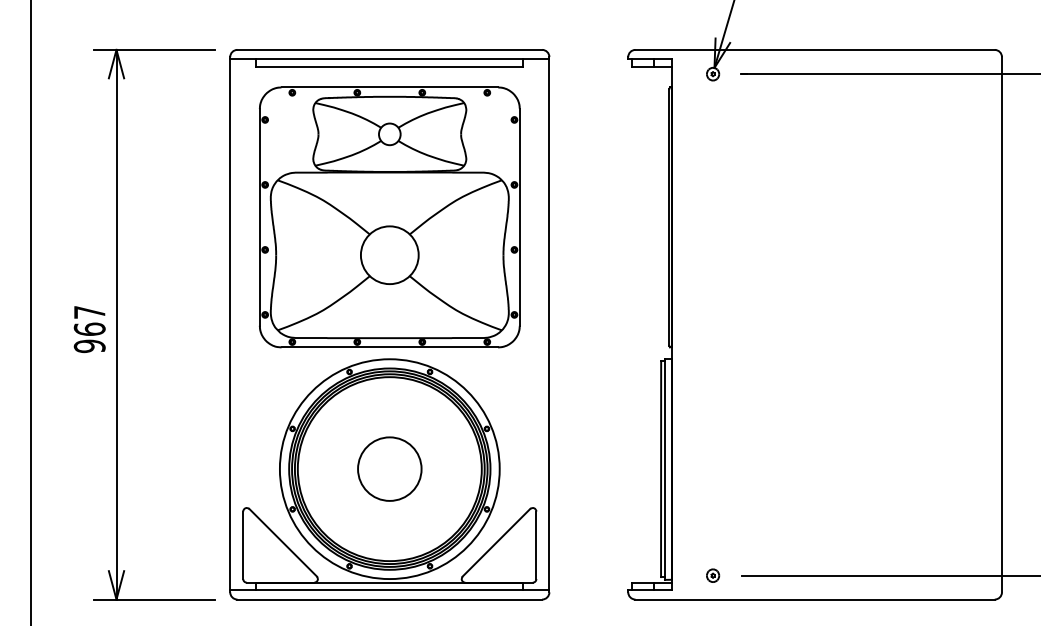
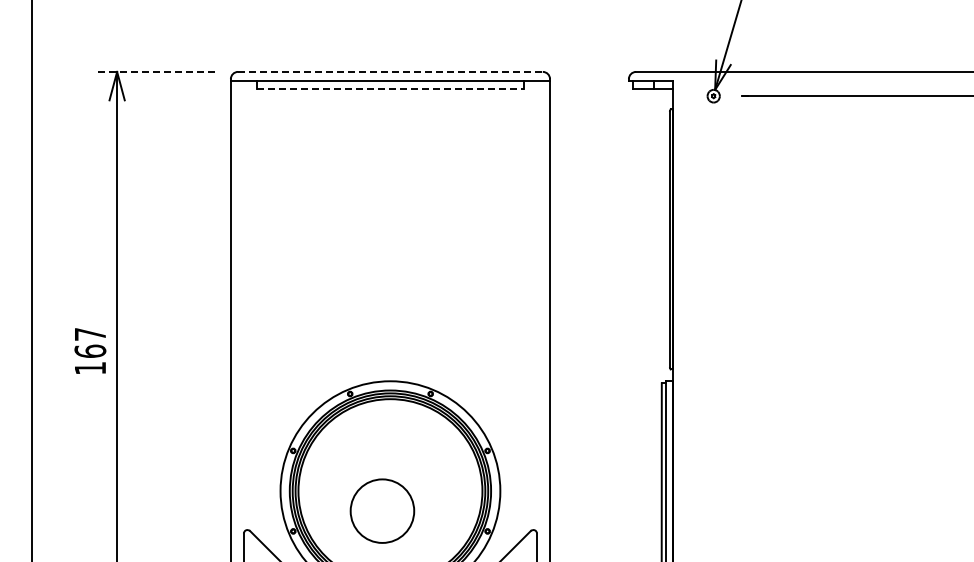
line: (153, 49) -> (154, 71), solid -> dashed
line: (390, 49) -> (391, 71), solid -> dashed
line: (389, 66) -> (390, 88), solid -> dashed
part: (389, 217) -> (390, 239), removed
text: (89, 346) -> (90, 368), 967 -> 167
circle: (389, 468) -> (382, 510), moved

